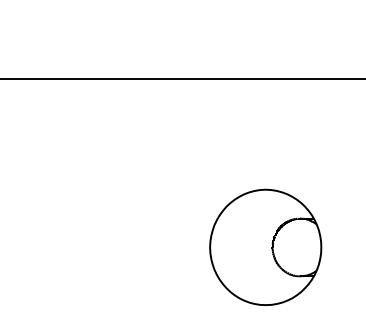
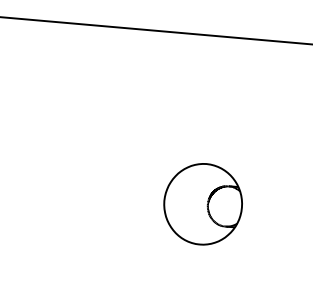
part: (265, 246) -> (202, 203), size x0.7

